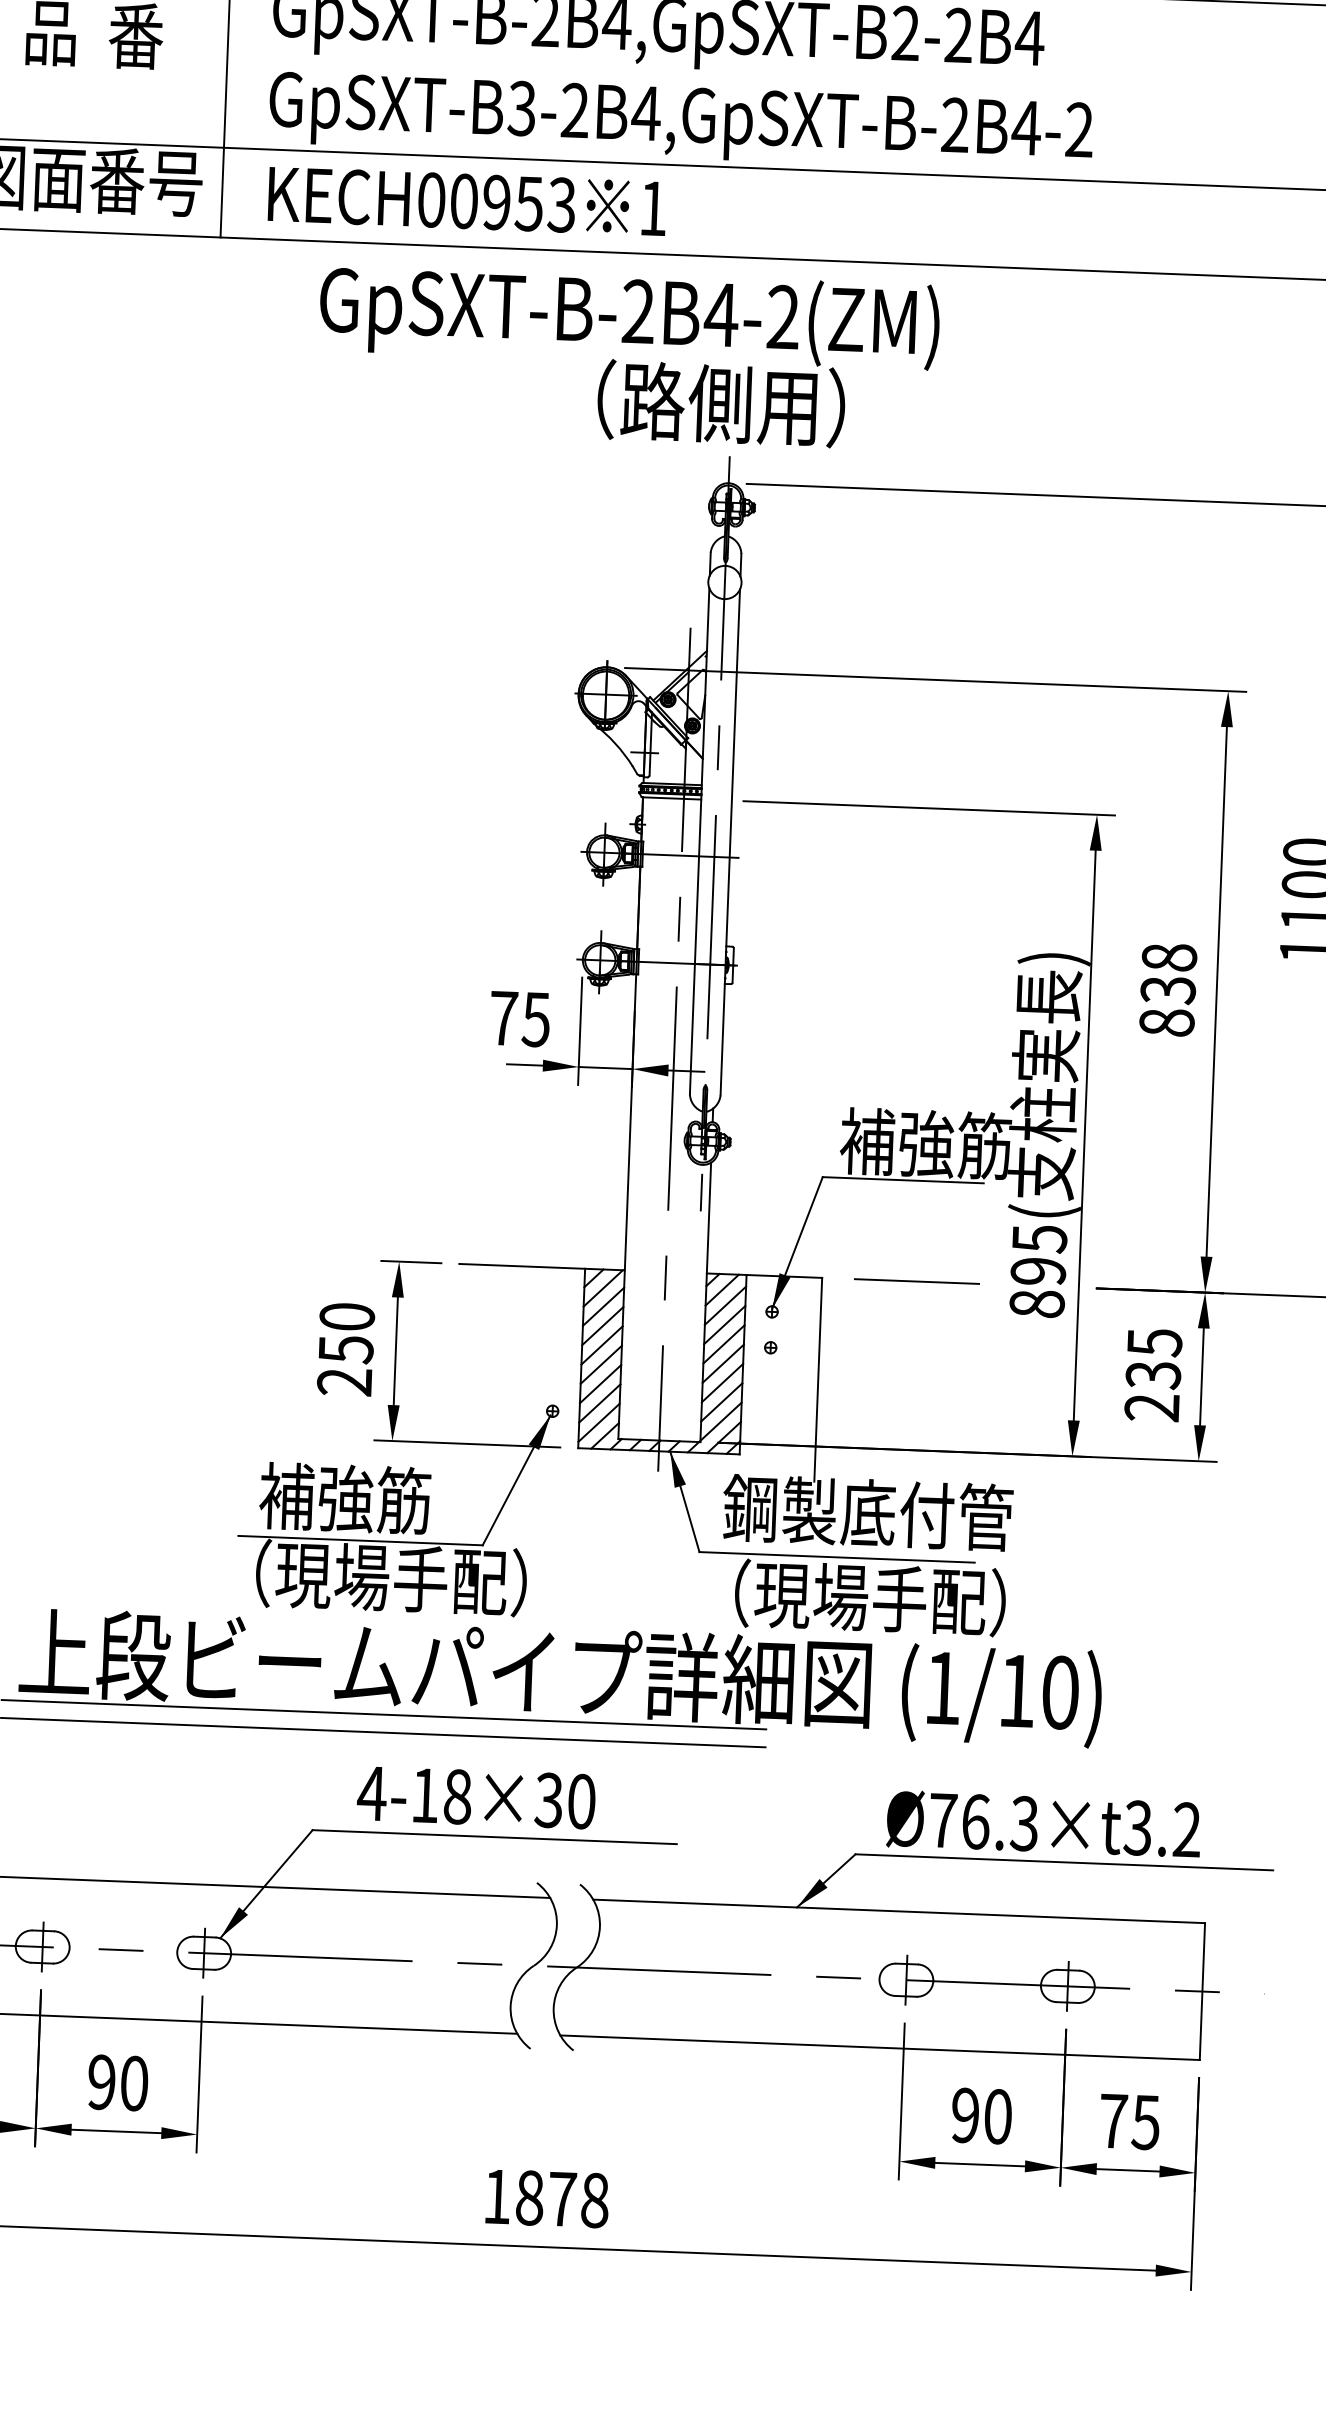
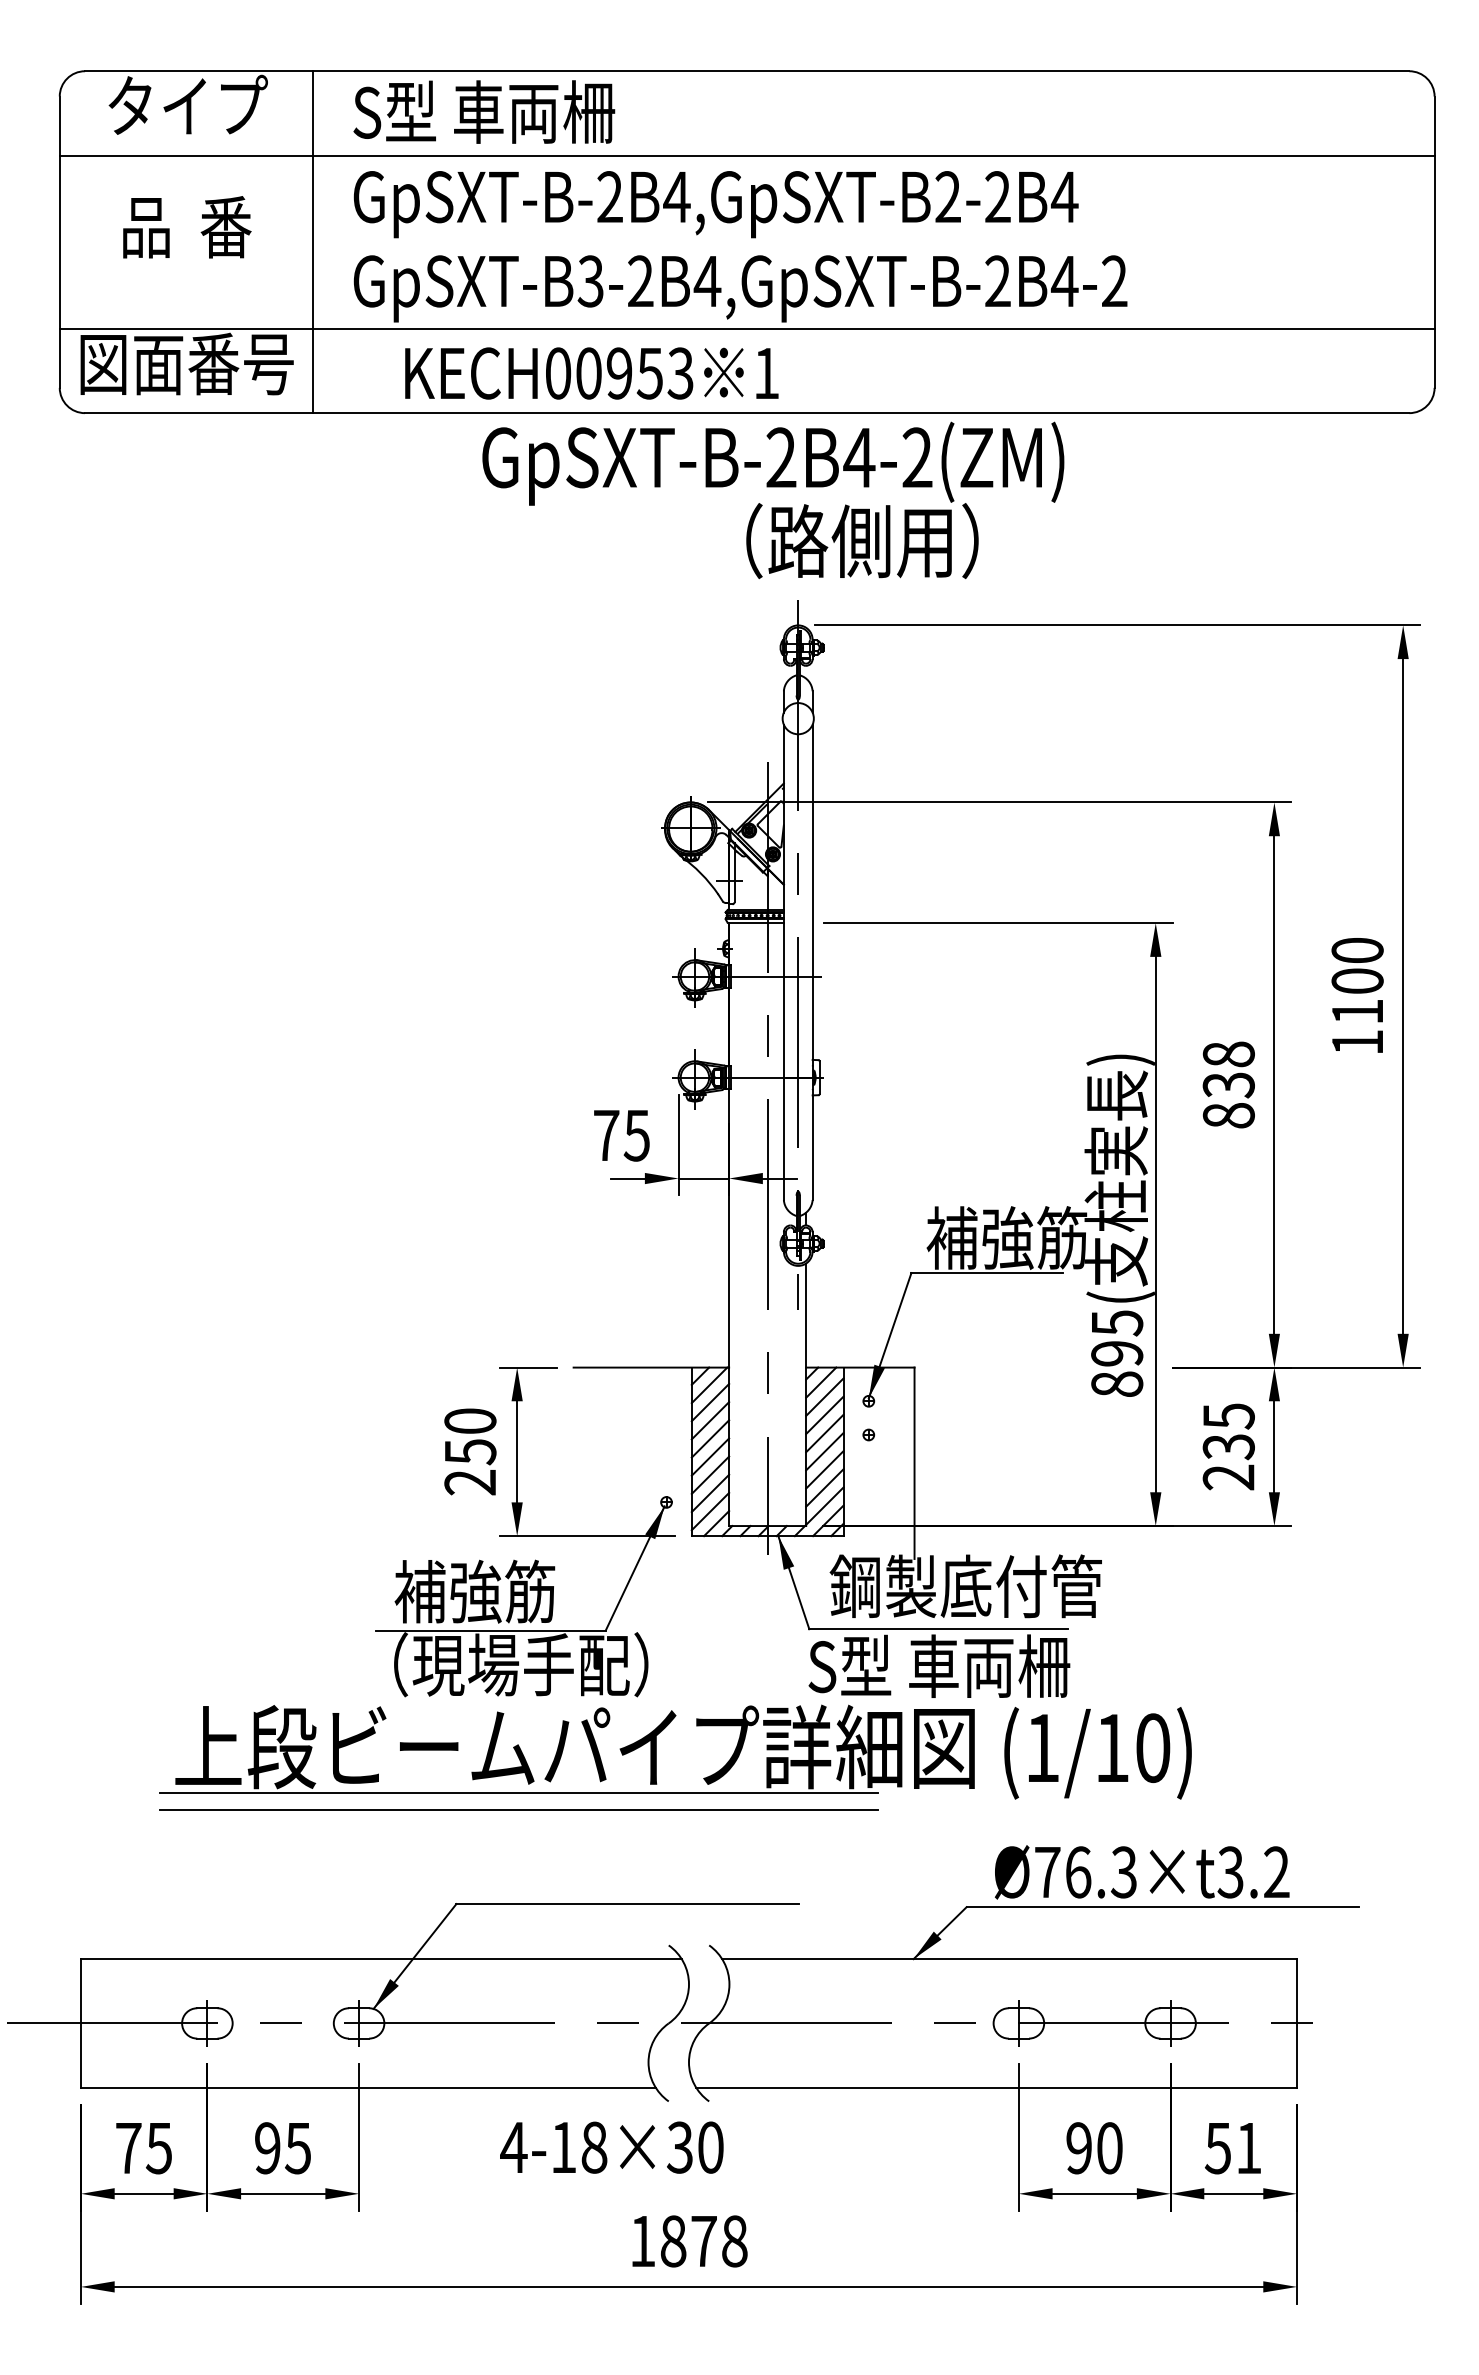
text: (466, 201) -> (591, 373), moved
text: (628, 356) -> (773, 500), moved
line: (916, 1281) -> (1003, 1367), removed
text: (851, 1596) -> (953, 1665), （現場手配） -> S型 車両柵
text: (476, 1797) -> (611, 2147), moved
text: (134, 2083) -> (298, 2148), 90 -> 95
text: (1128, 2122) -> (1232, 2148), 75 -> 51

